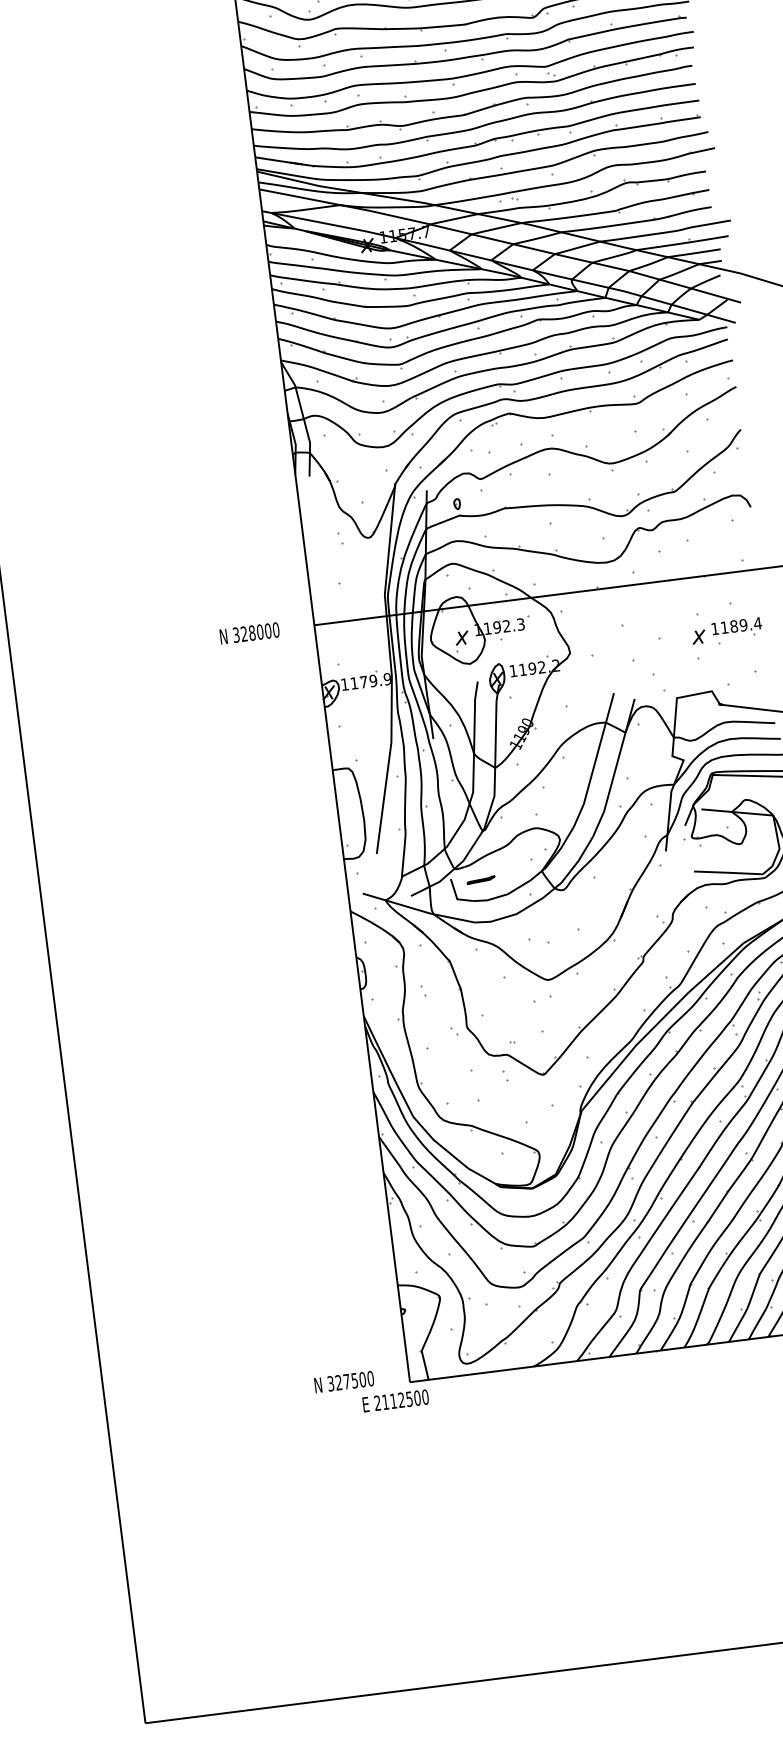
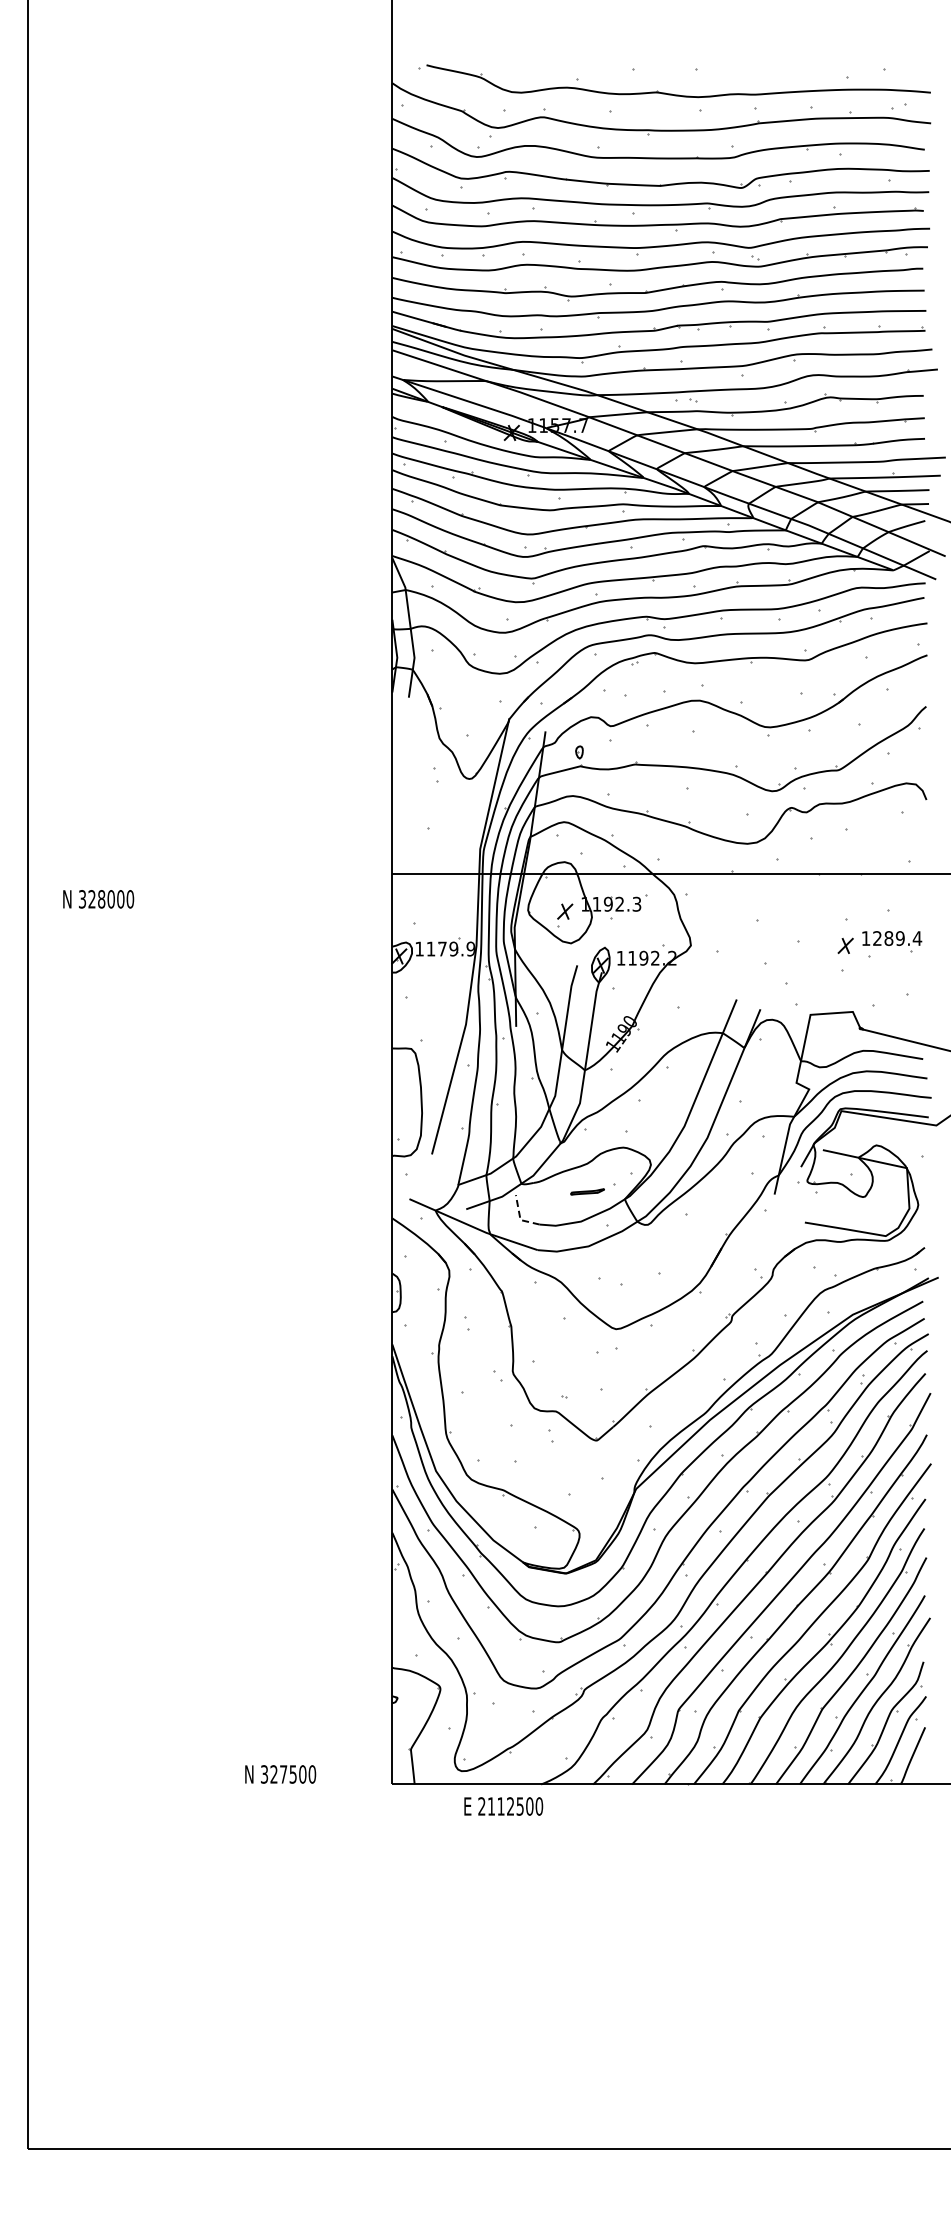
text: (724, 627) -> (877, 938), 1189.4 -> 1289.4
text: (249, 633) -> (98, 899), moved
part: (481, 879) -> (587, 1191), moved
line: (457, 897) -> (520, 1217), solid -> dashed
text: (344, 1382) -> (280, 1774), moved
text: (395, 1400) -> (503, 1806), moved

